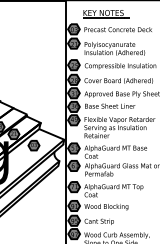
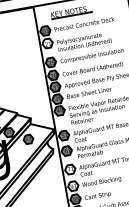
fill: (73, 43) -> (47, 43), removed
fill: (74, 187) -> (70, 169), removed
fill: (74, 205) -> (73, 185), removed

